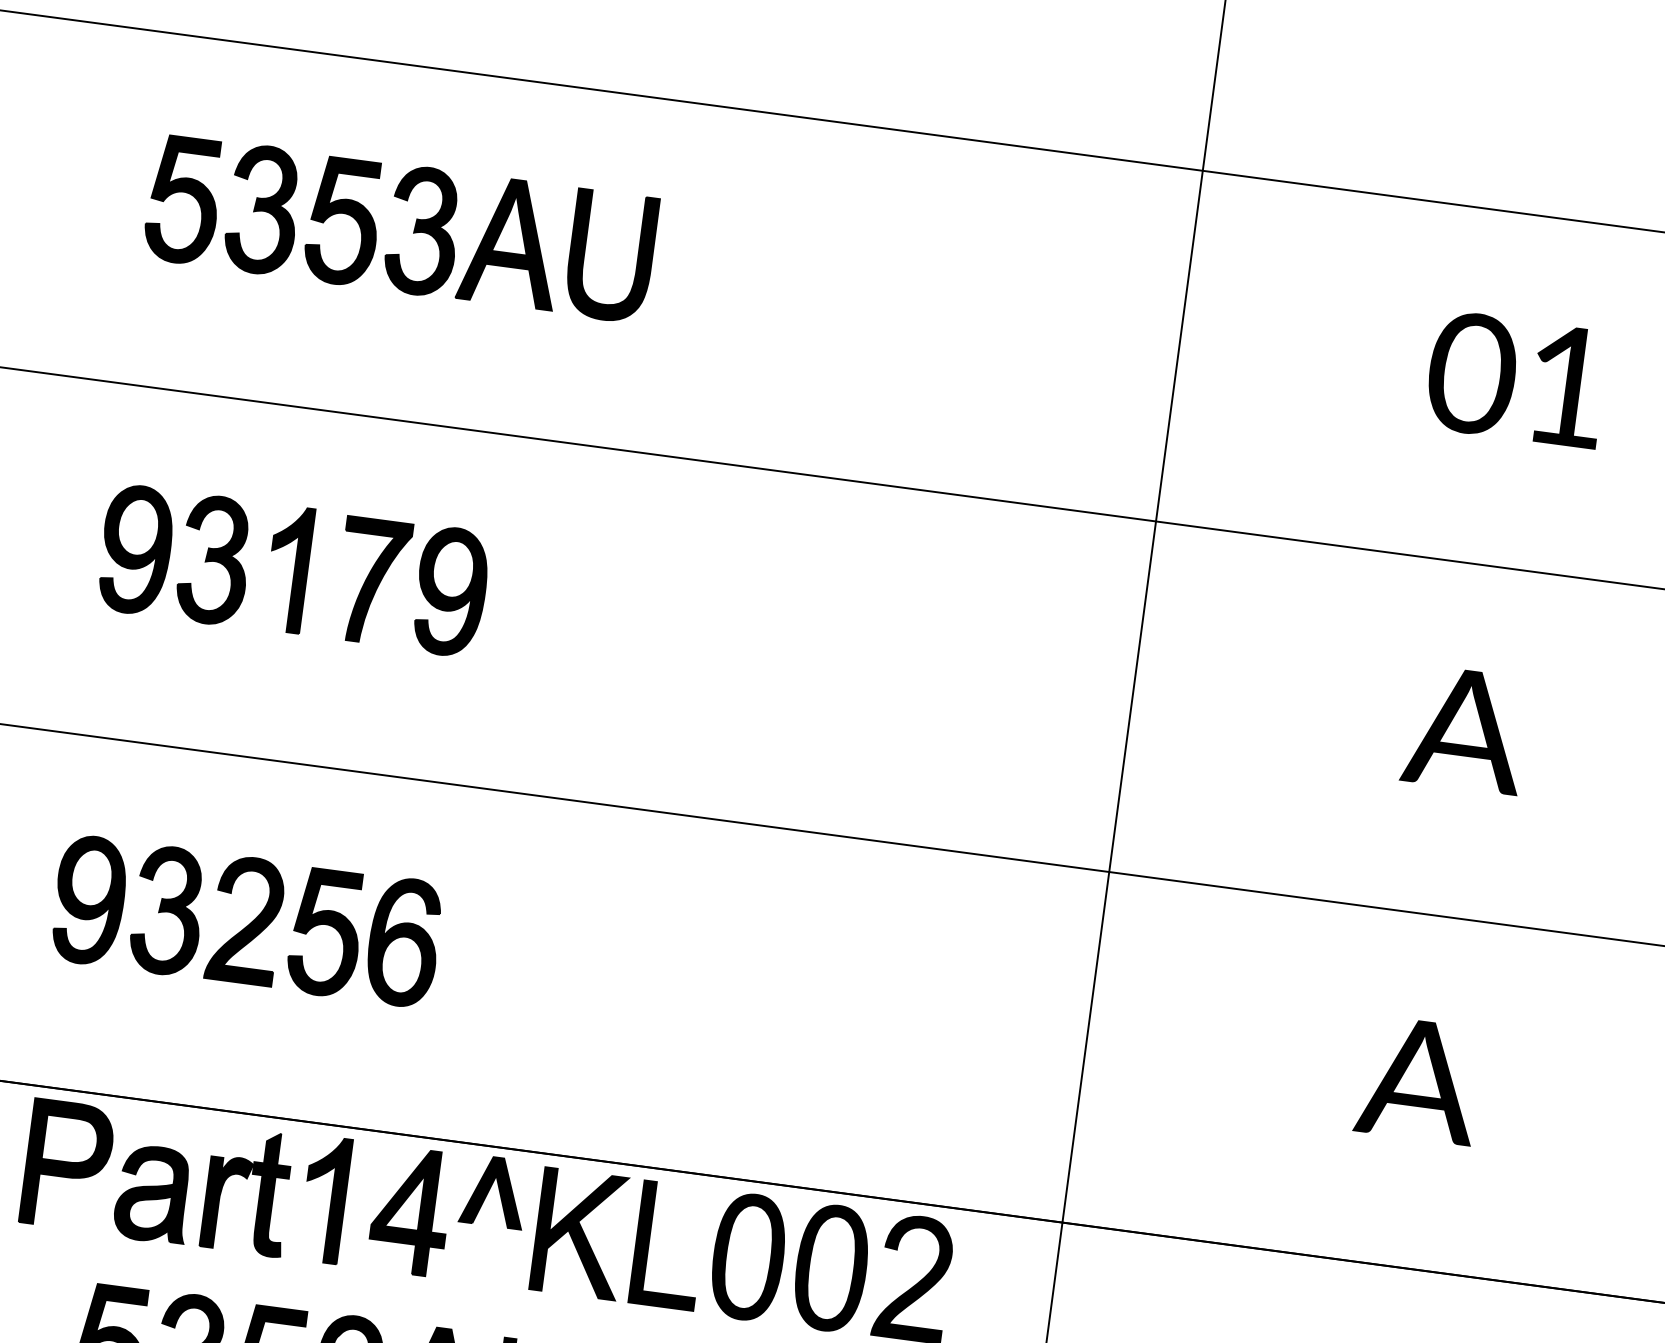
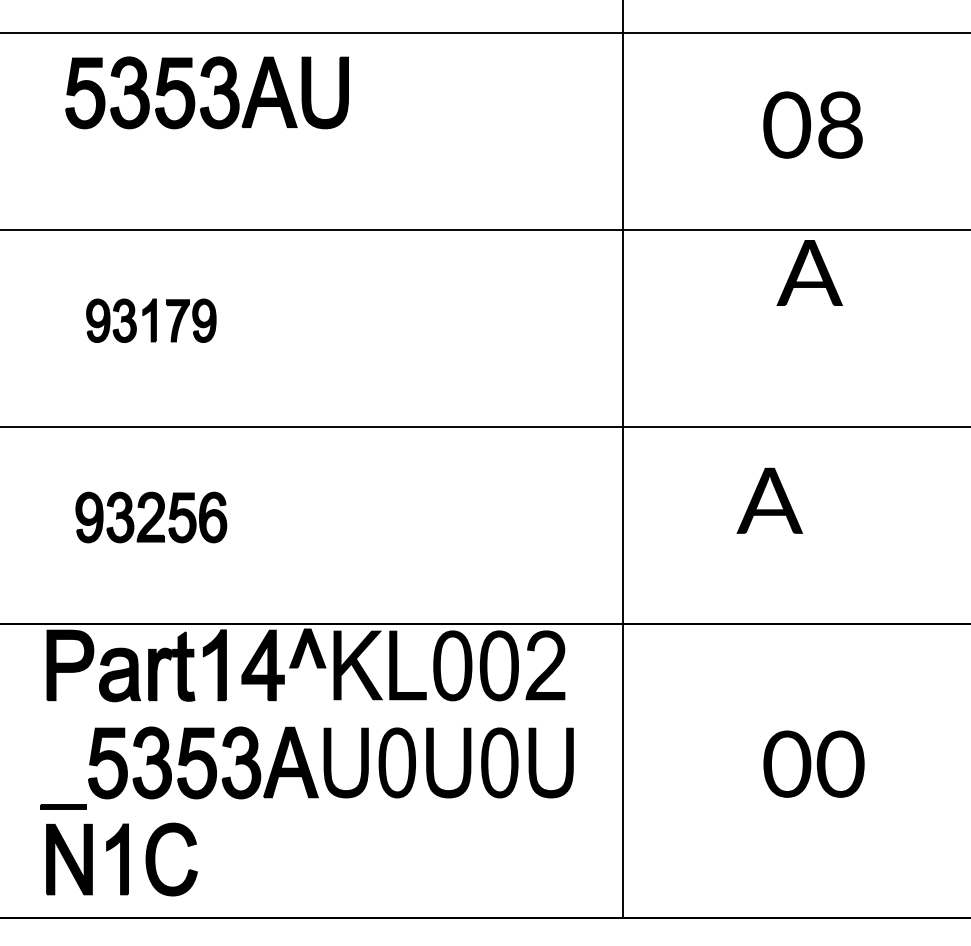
part: (411, 232) -> (213, 94), moved
text: (1567, 385) -> (840, 124), 01 -> 08
part: (294, 570) -> (151, 320), size x0.6
text: (1465, 728) -> (809, 272), moved
part: (247, 921) -> (151, 517), size x0.7
text: (1418, 1079) -> (769, 500), moved

